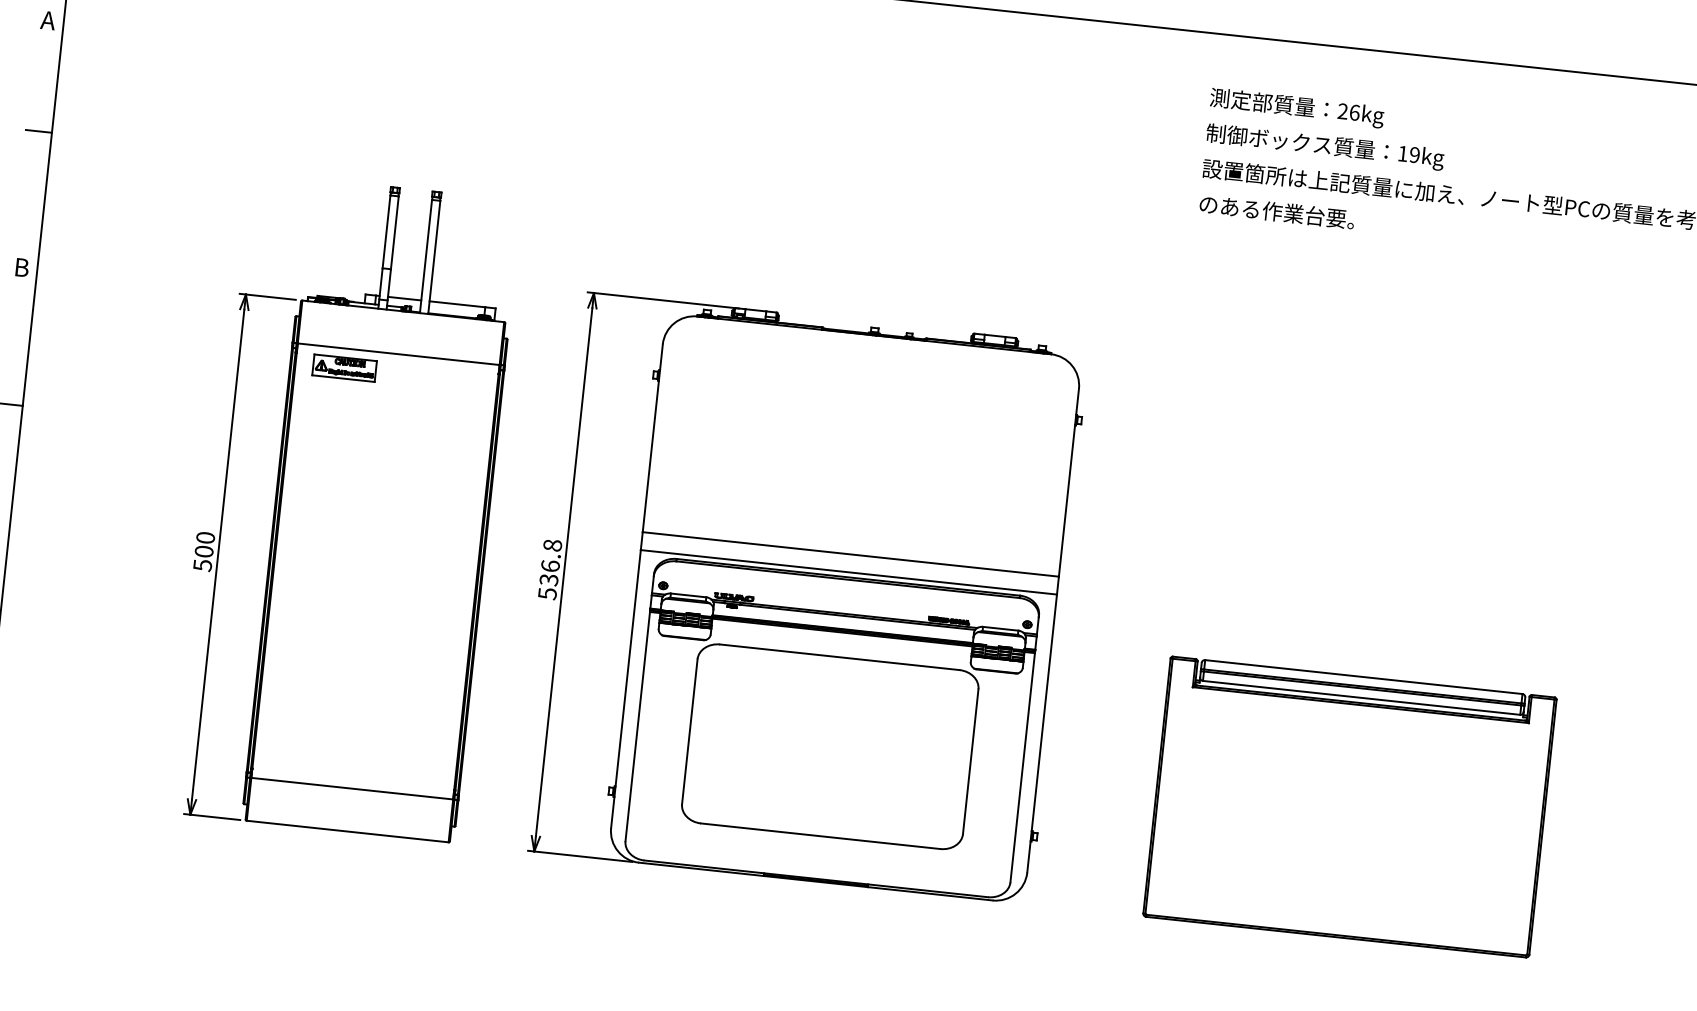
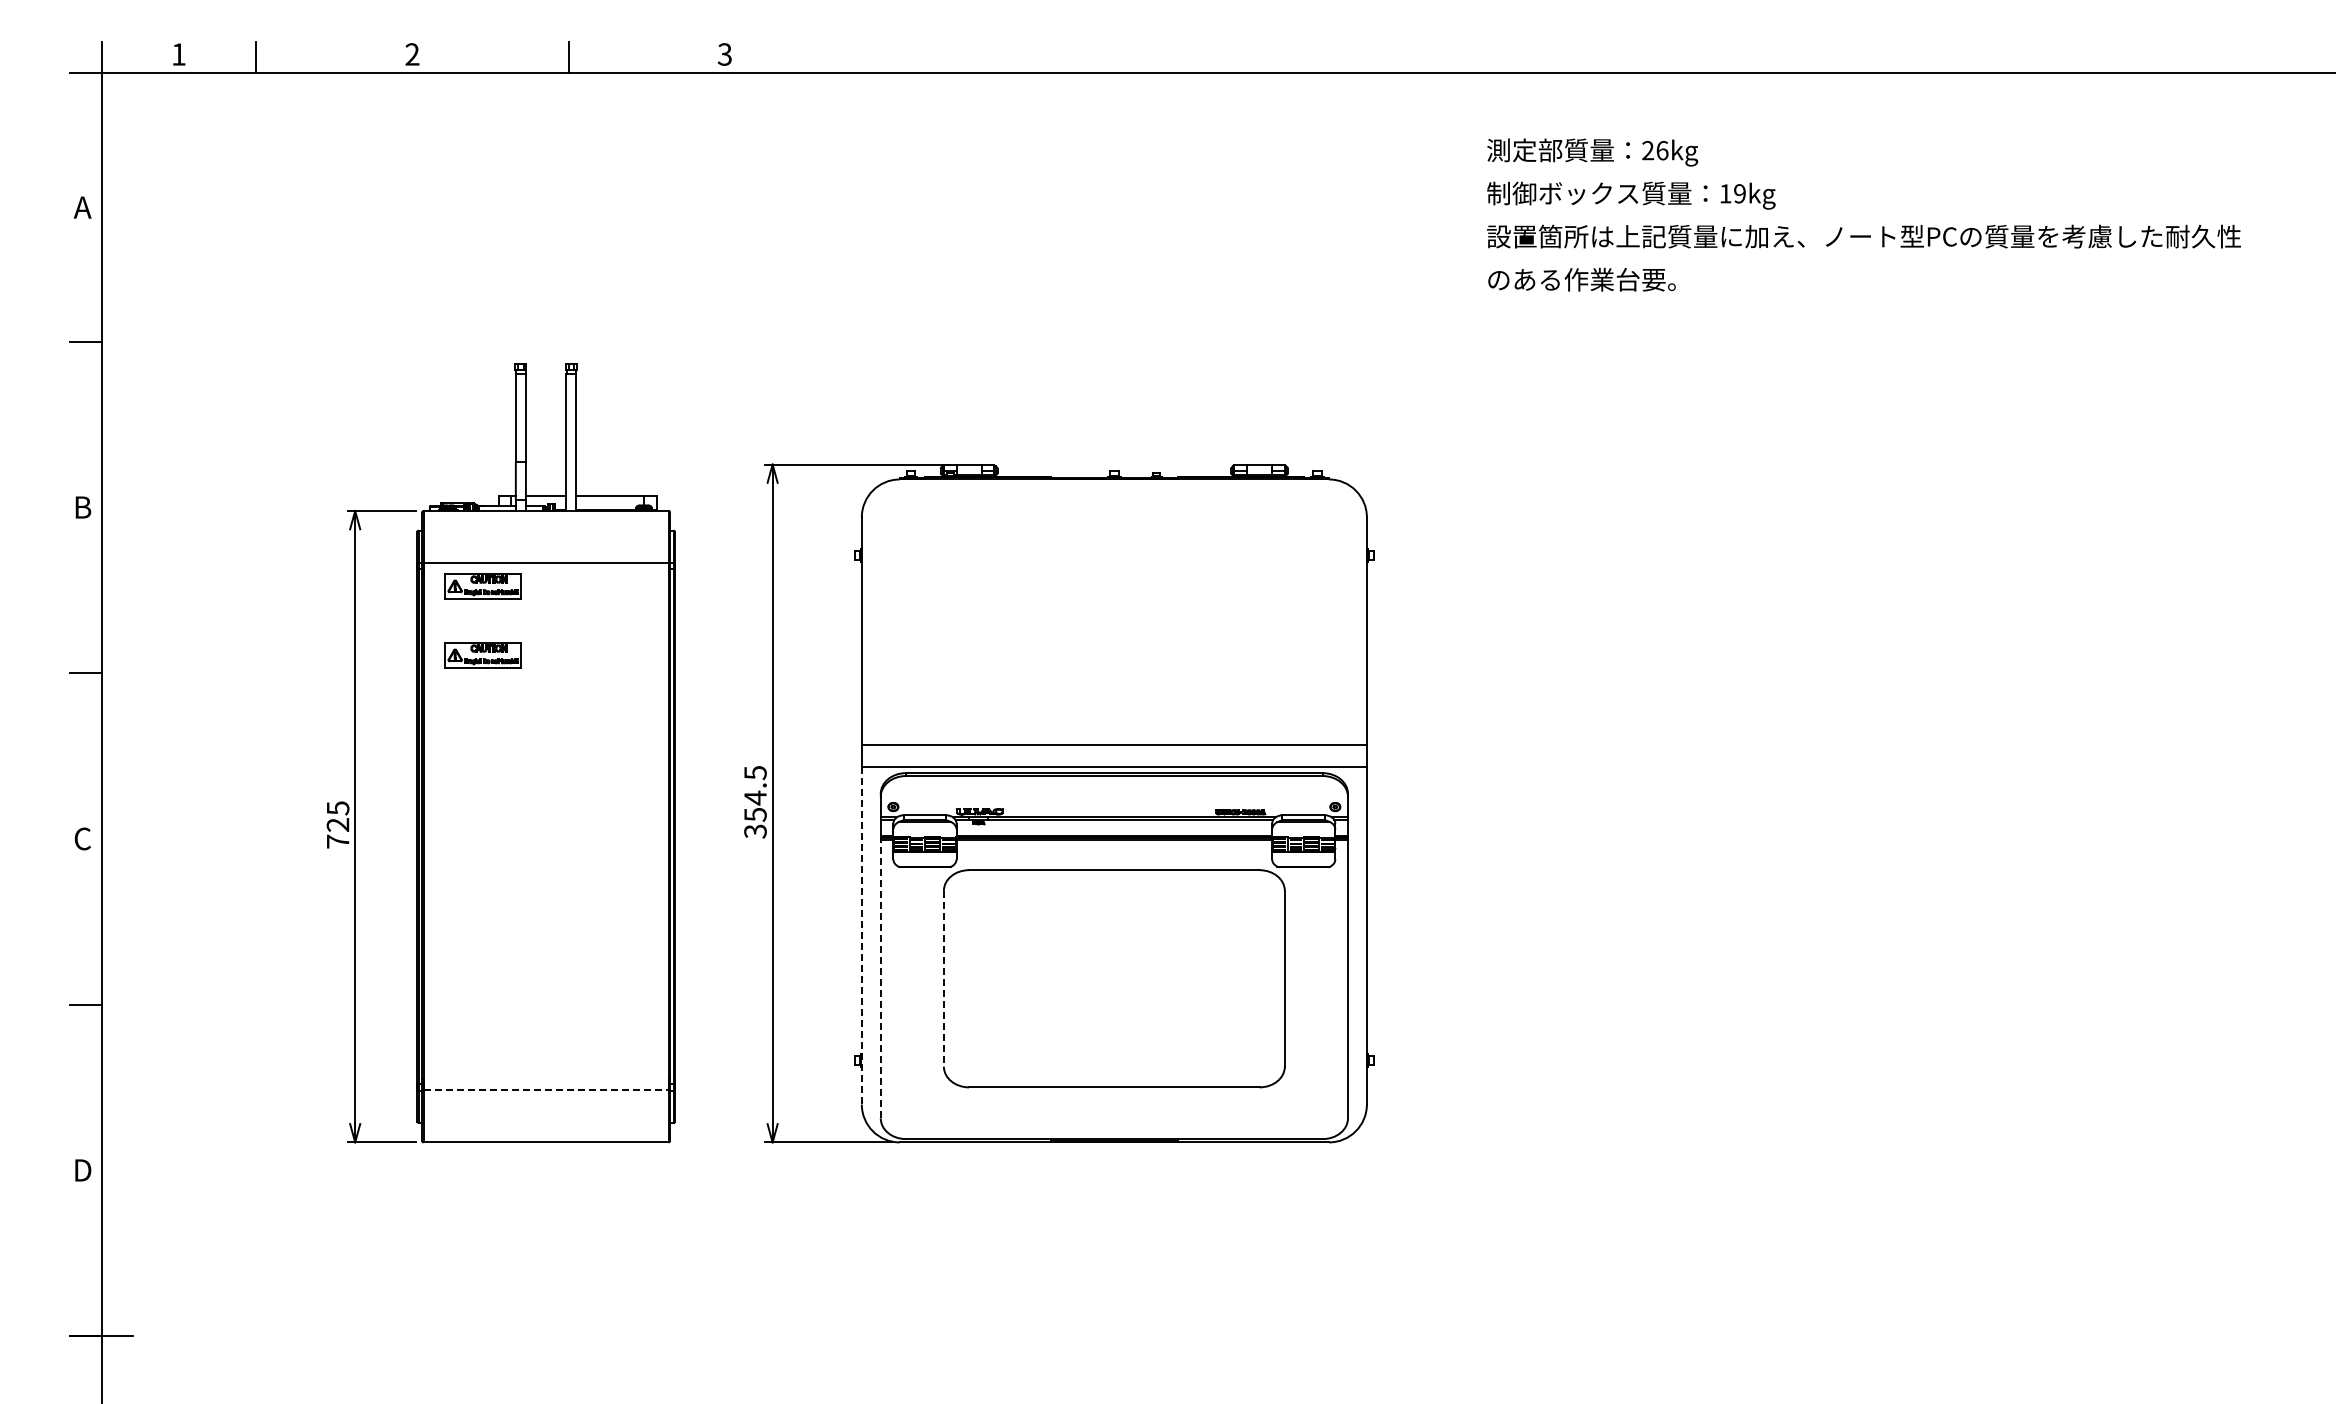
part: (338, 424) -> (482, 655), added
text: (203, 551) -> (337, 824), 500 -> 725
text: (550, 569) -> (755, 802), 536.8 -> 354.5
line: (625, 688) -> (861, 935), solid -> dashed
line: (637, 725) -> (880, 978), solid -> dashed
line: (689, 731) -> (943, 978), solid -> dashed
line: (352, 788) -> (546, 1090), solid -> dashed
part: (1349, 807) -> (1745, 984), removed

